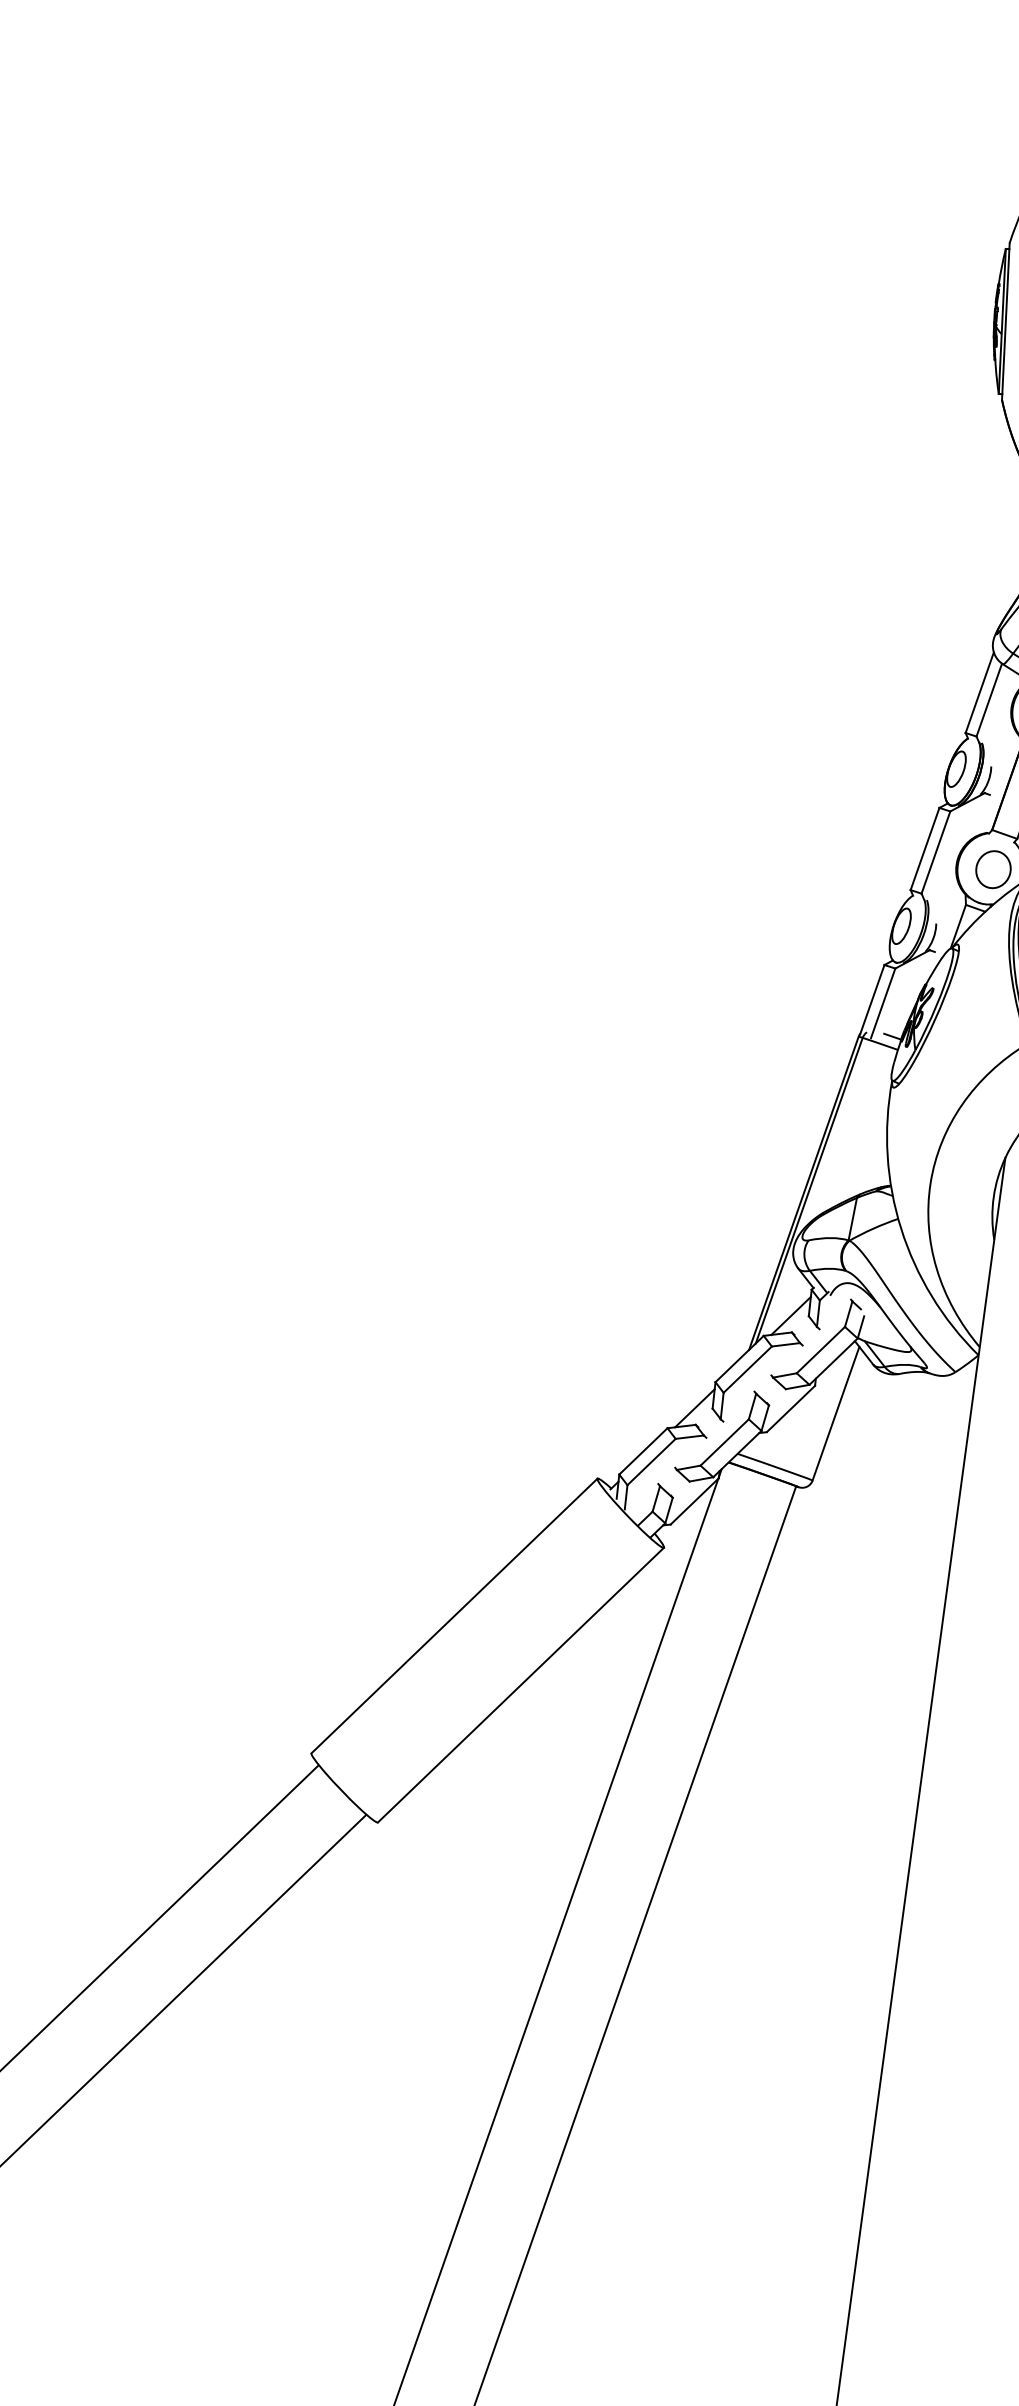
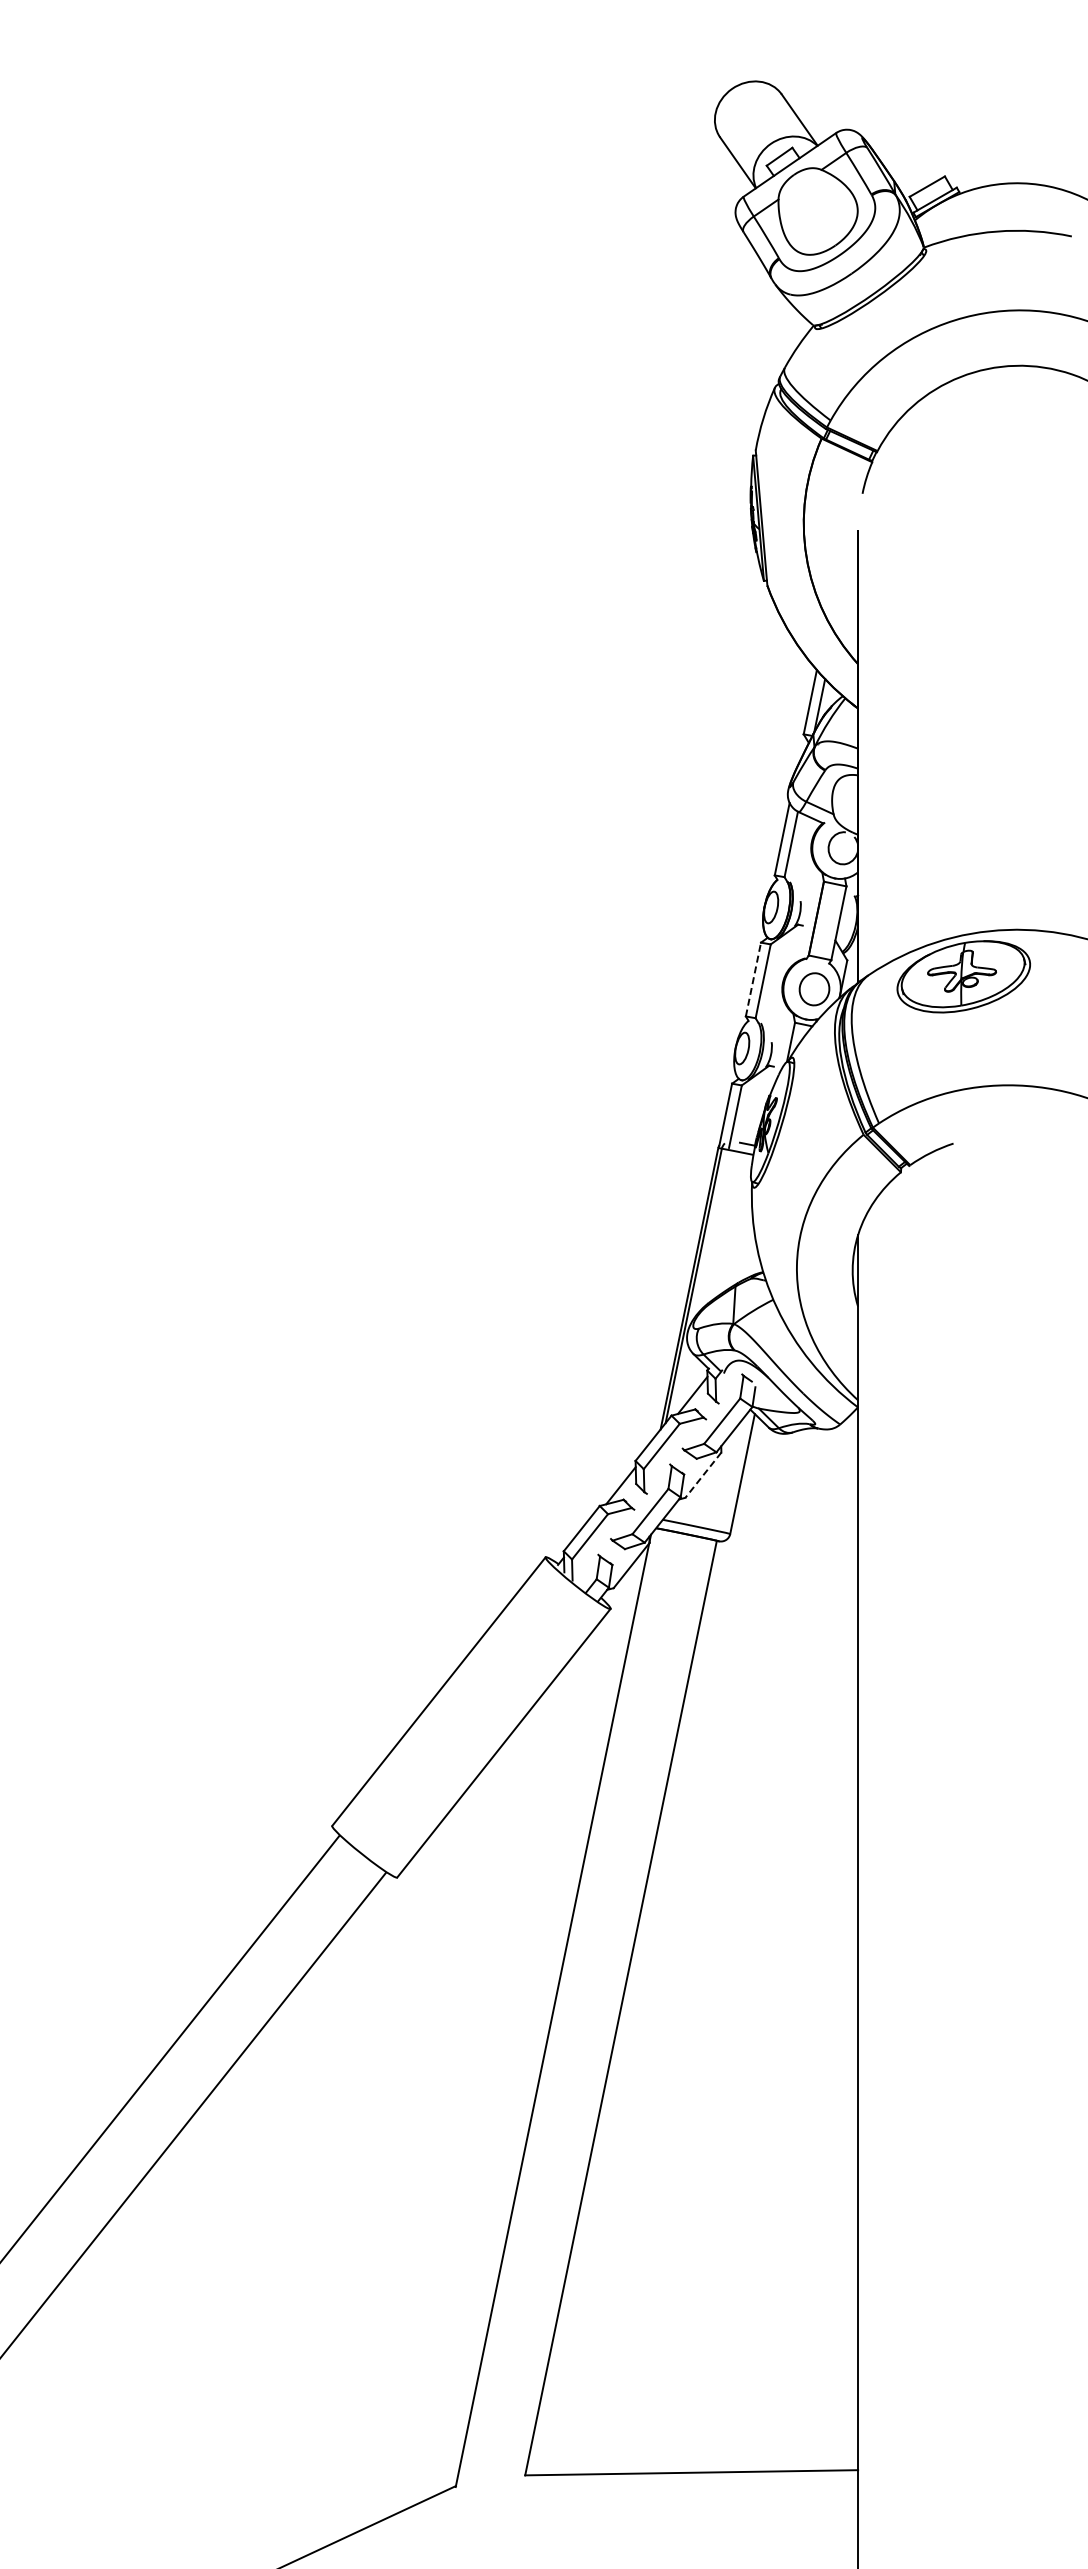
line: (925, 848) -> (753, 979), solid -> dashed
line: (791, 1409) -> (703, 1475), solid -> dashed

